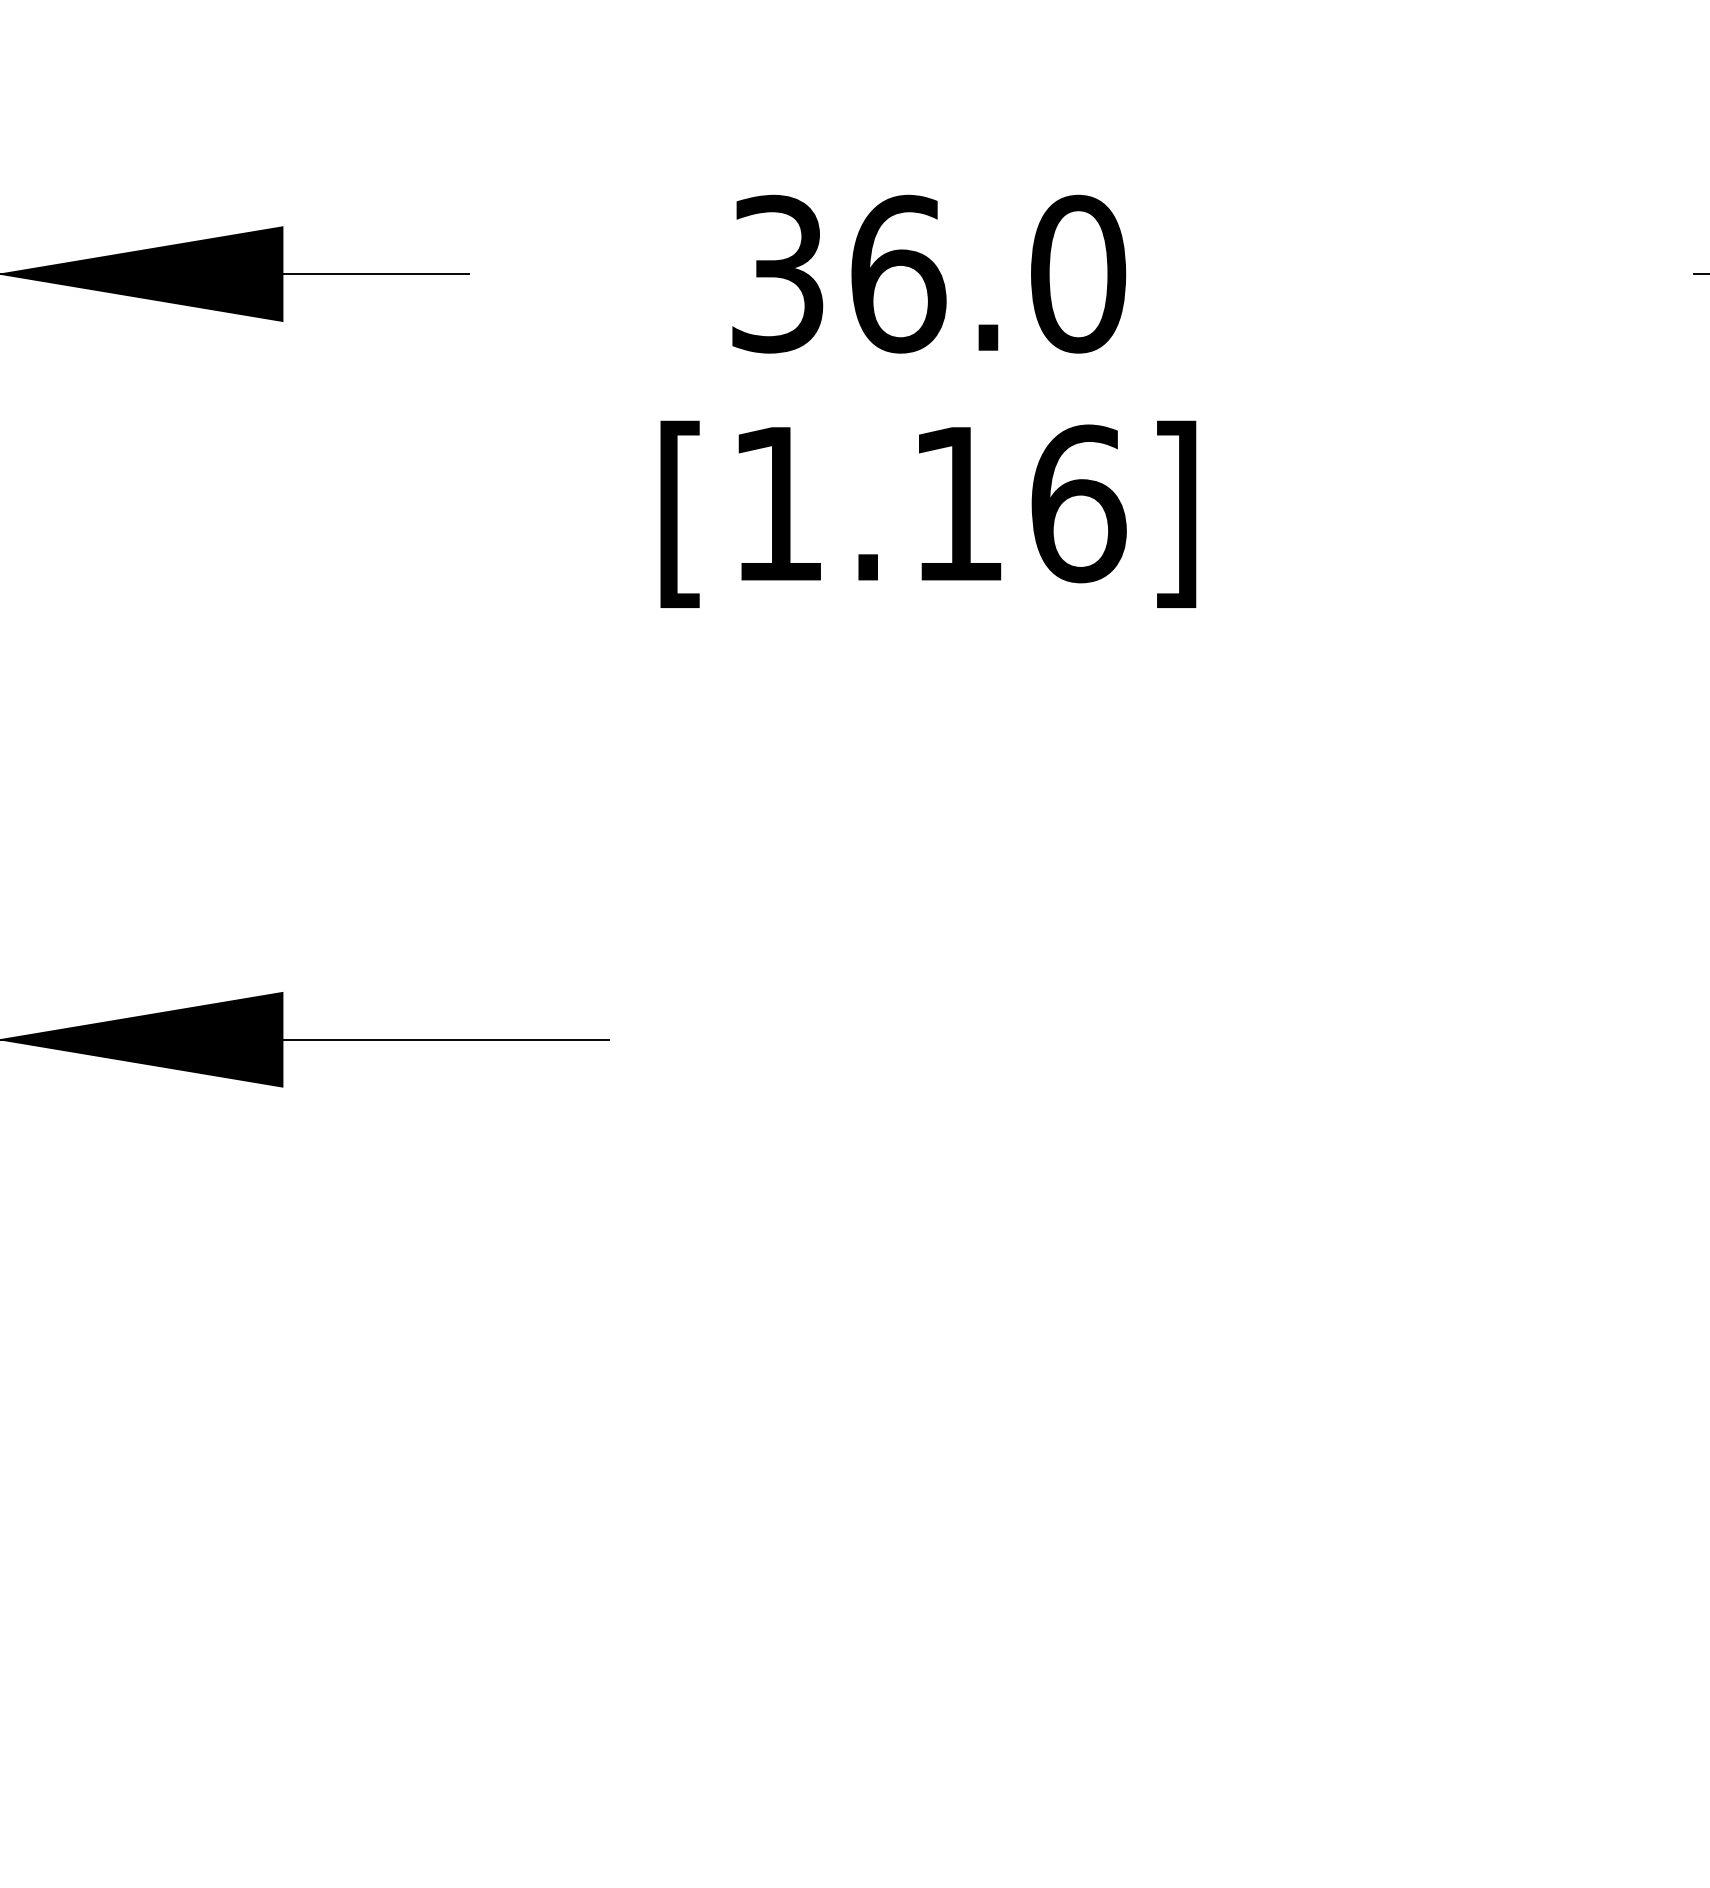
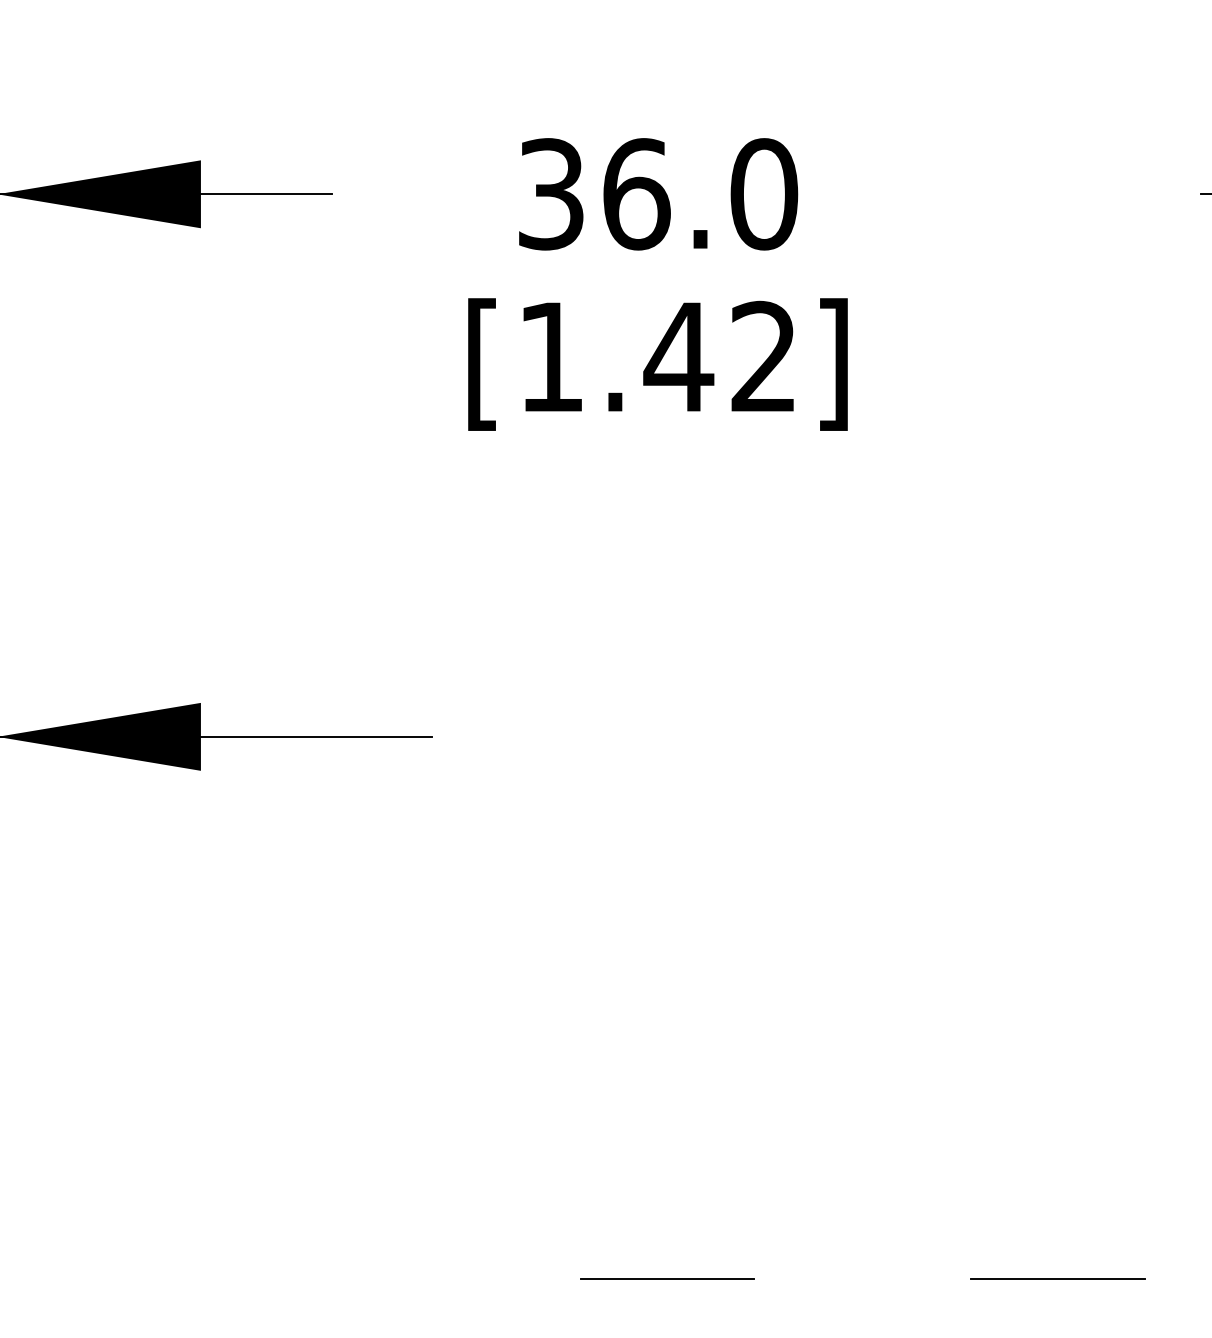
text: (1016, 503) -> (720, 356), [1.16] -> [1.42]
line: (941, 1805) -> (667, 1279), added
line: (1492, 1805) -> (1057, 1279), added

